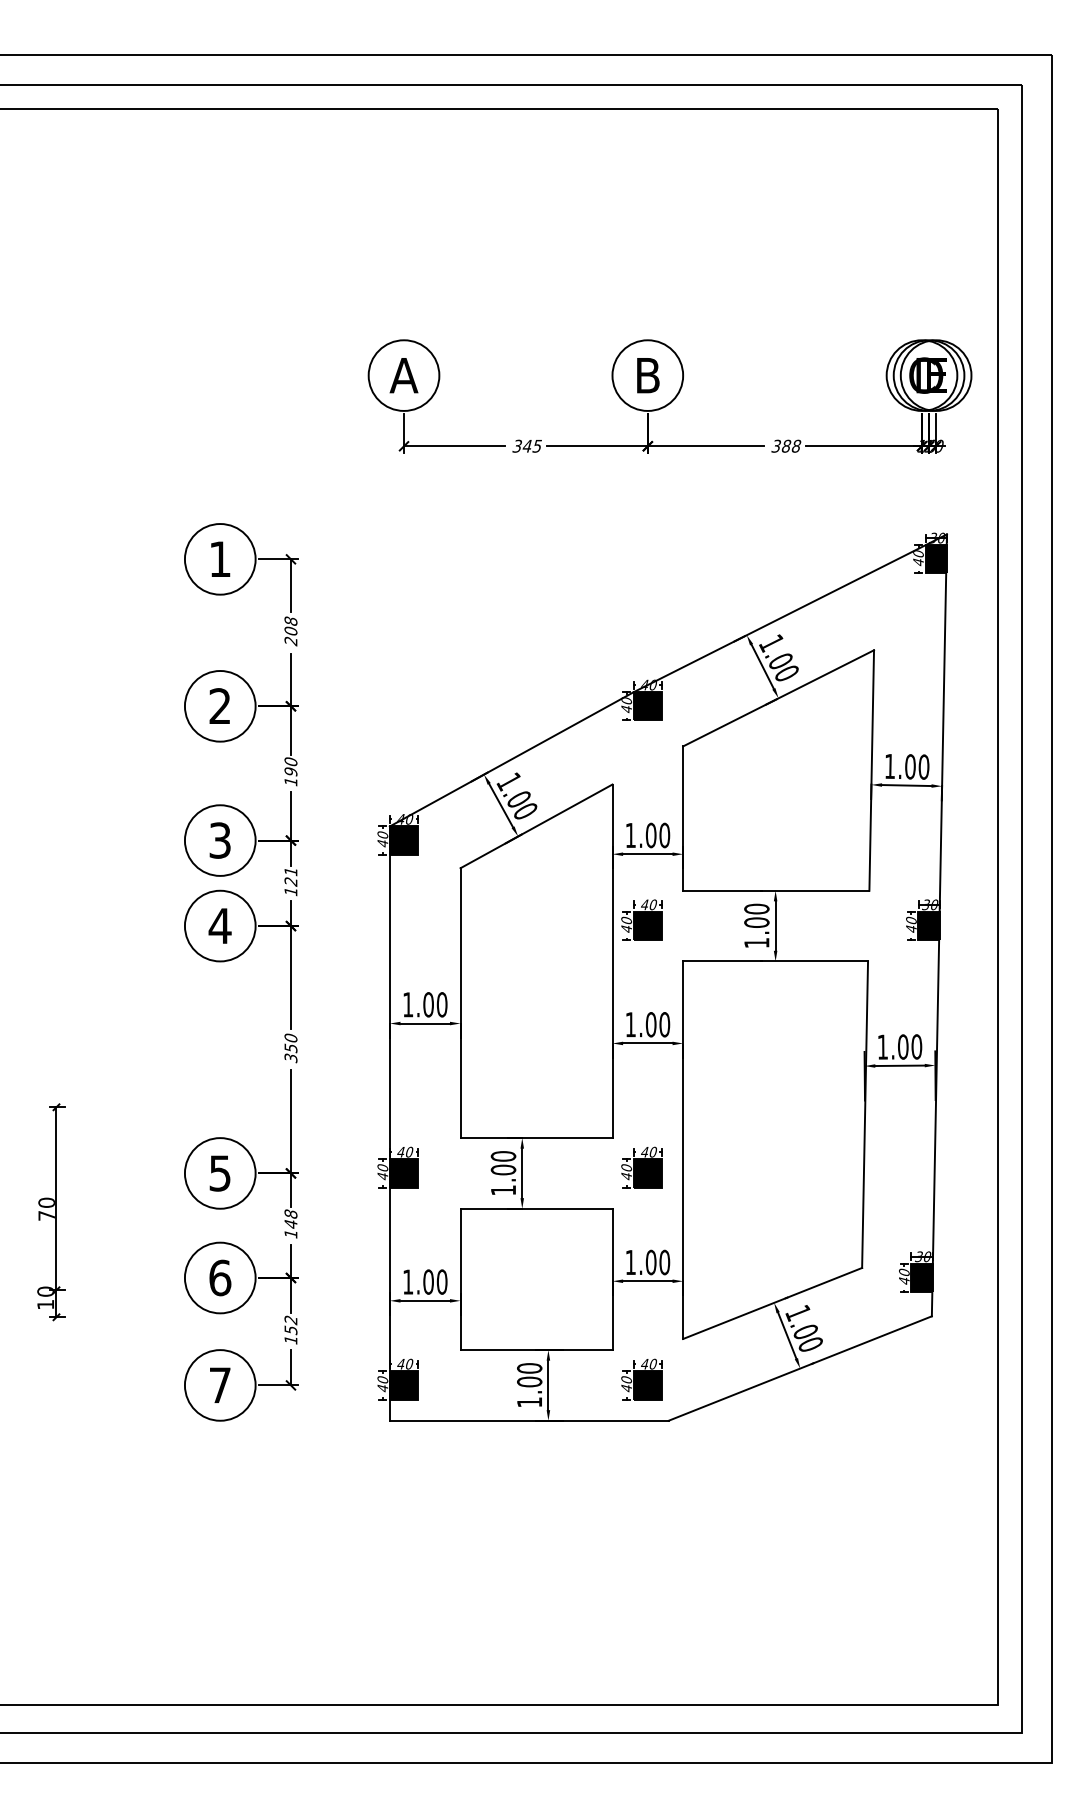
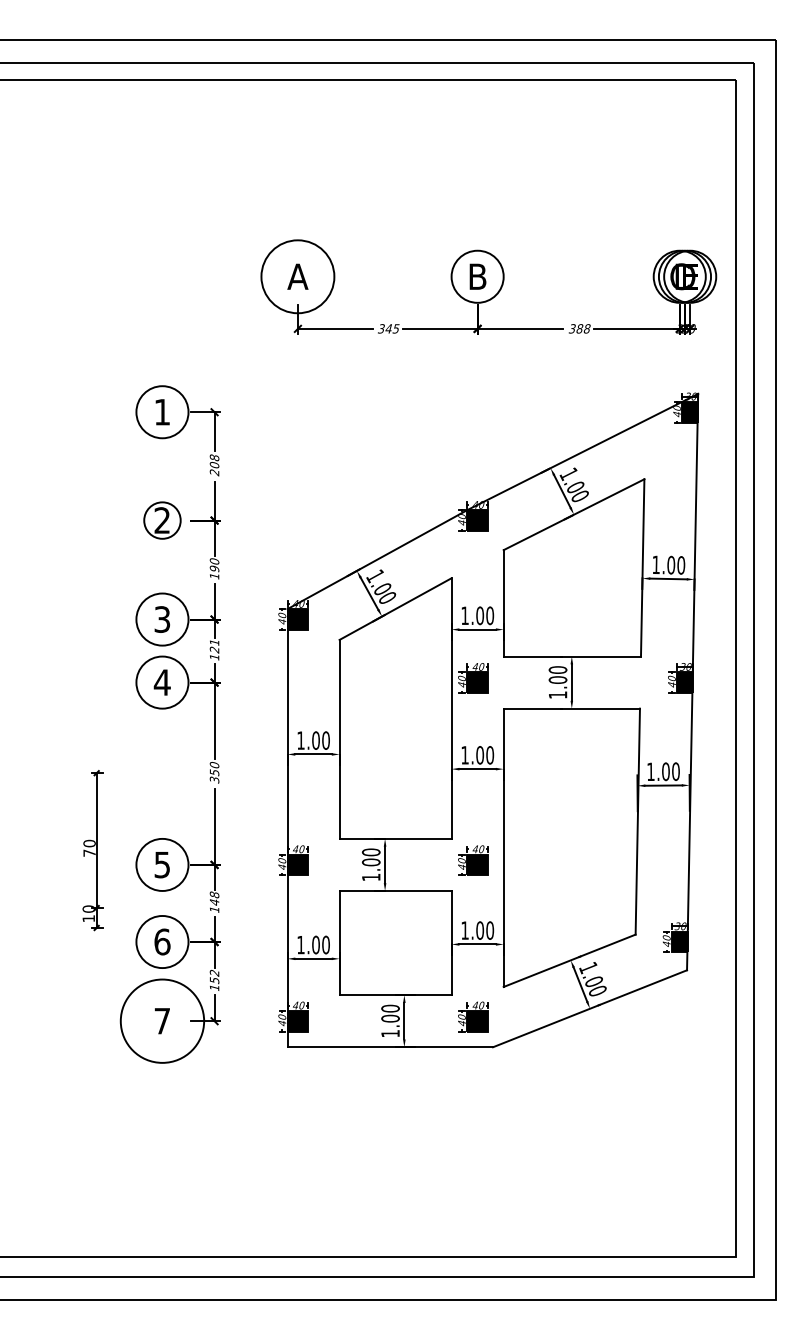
circle: (403, 375) -> (297, 276), size x1.4
circle: (220, 706) -> (162, 520), size x0.7
part: (50, 1212) -> (92, 850), moved
circle: (220, 1385) -> (162, 1021), size x1.6

